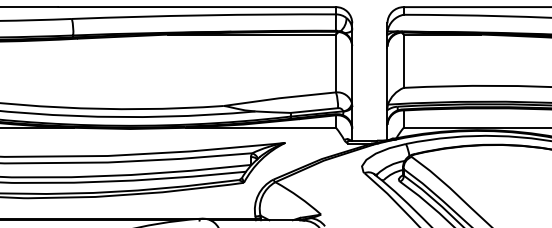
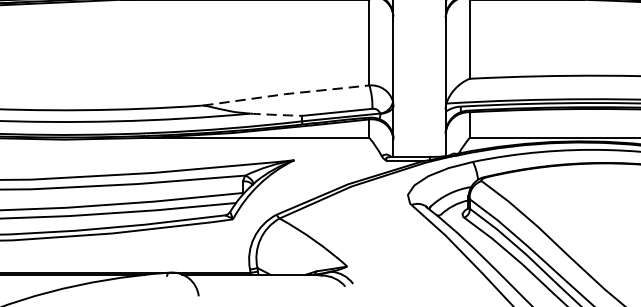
line: (280, 98) -> (287, 94), solid -> dashed
arc: (273, 112) -> (276, 115), solid -> dashed

